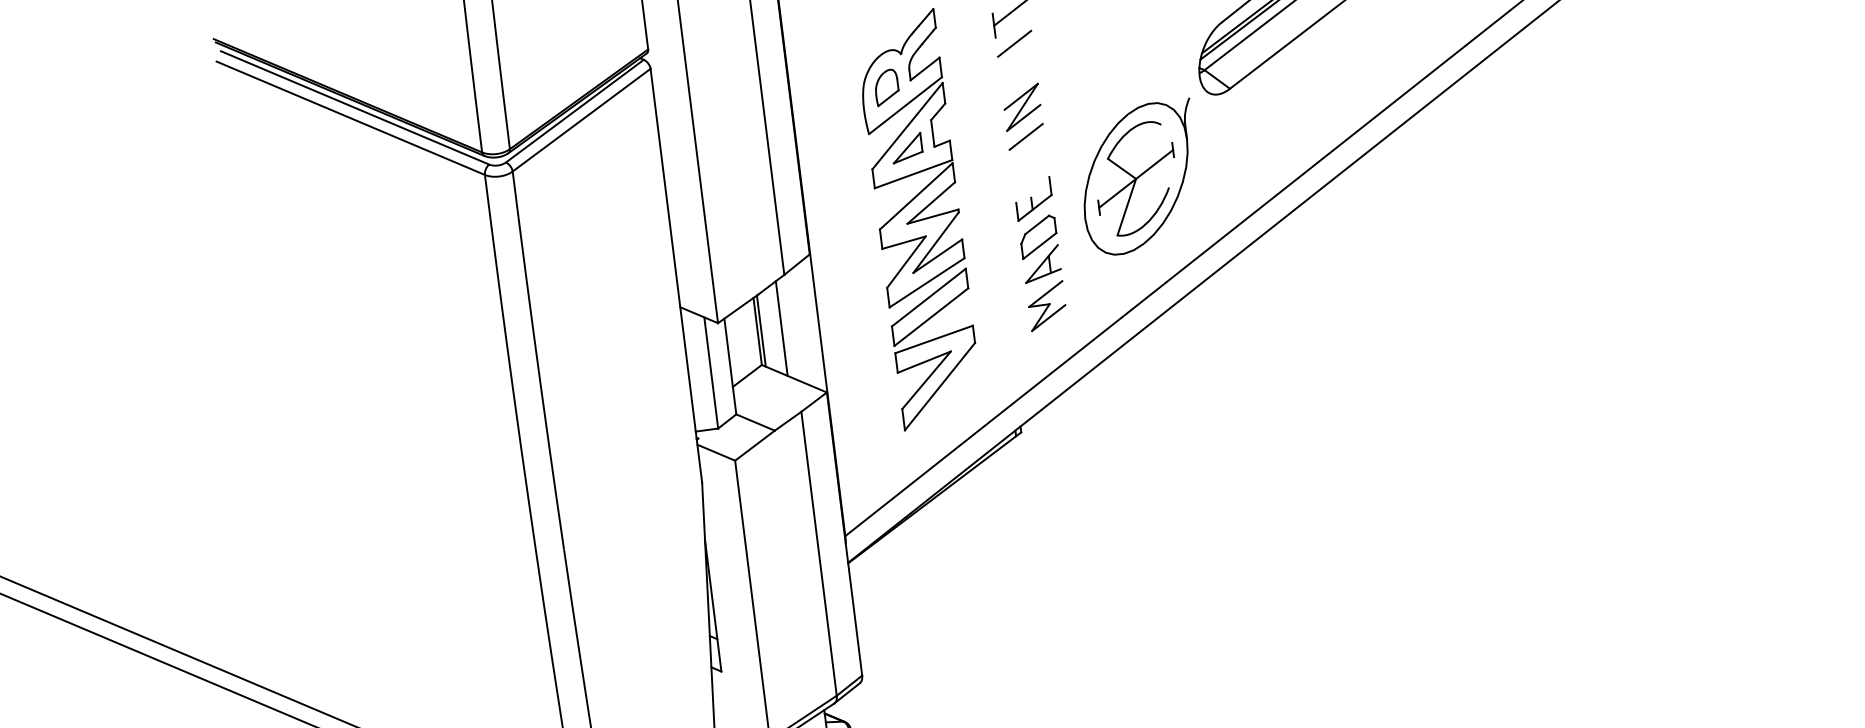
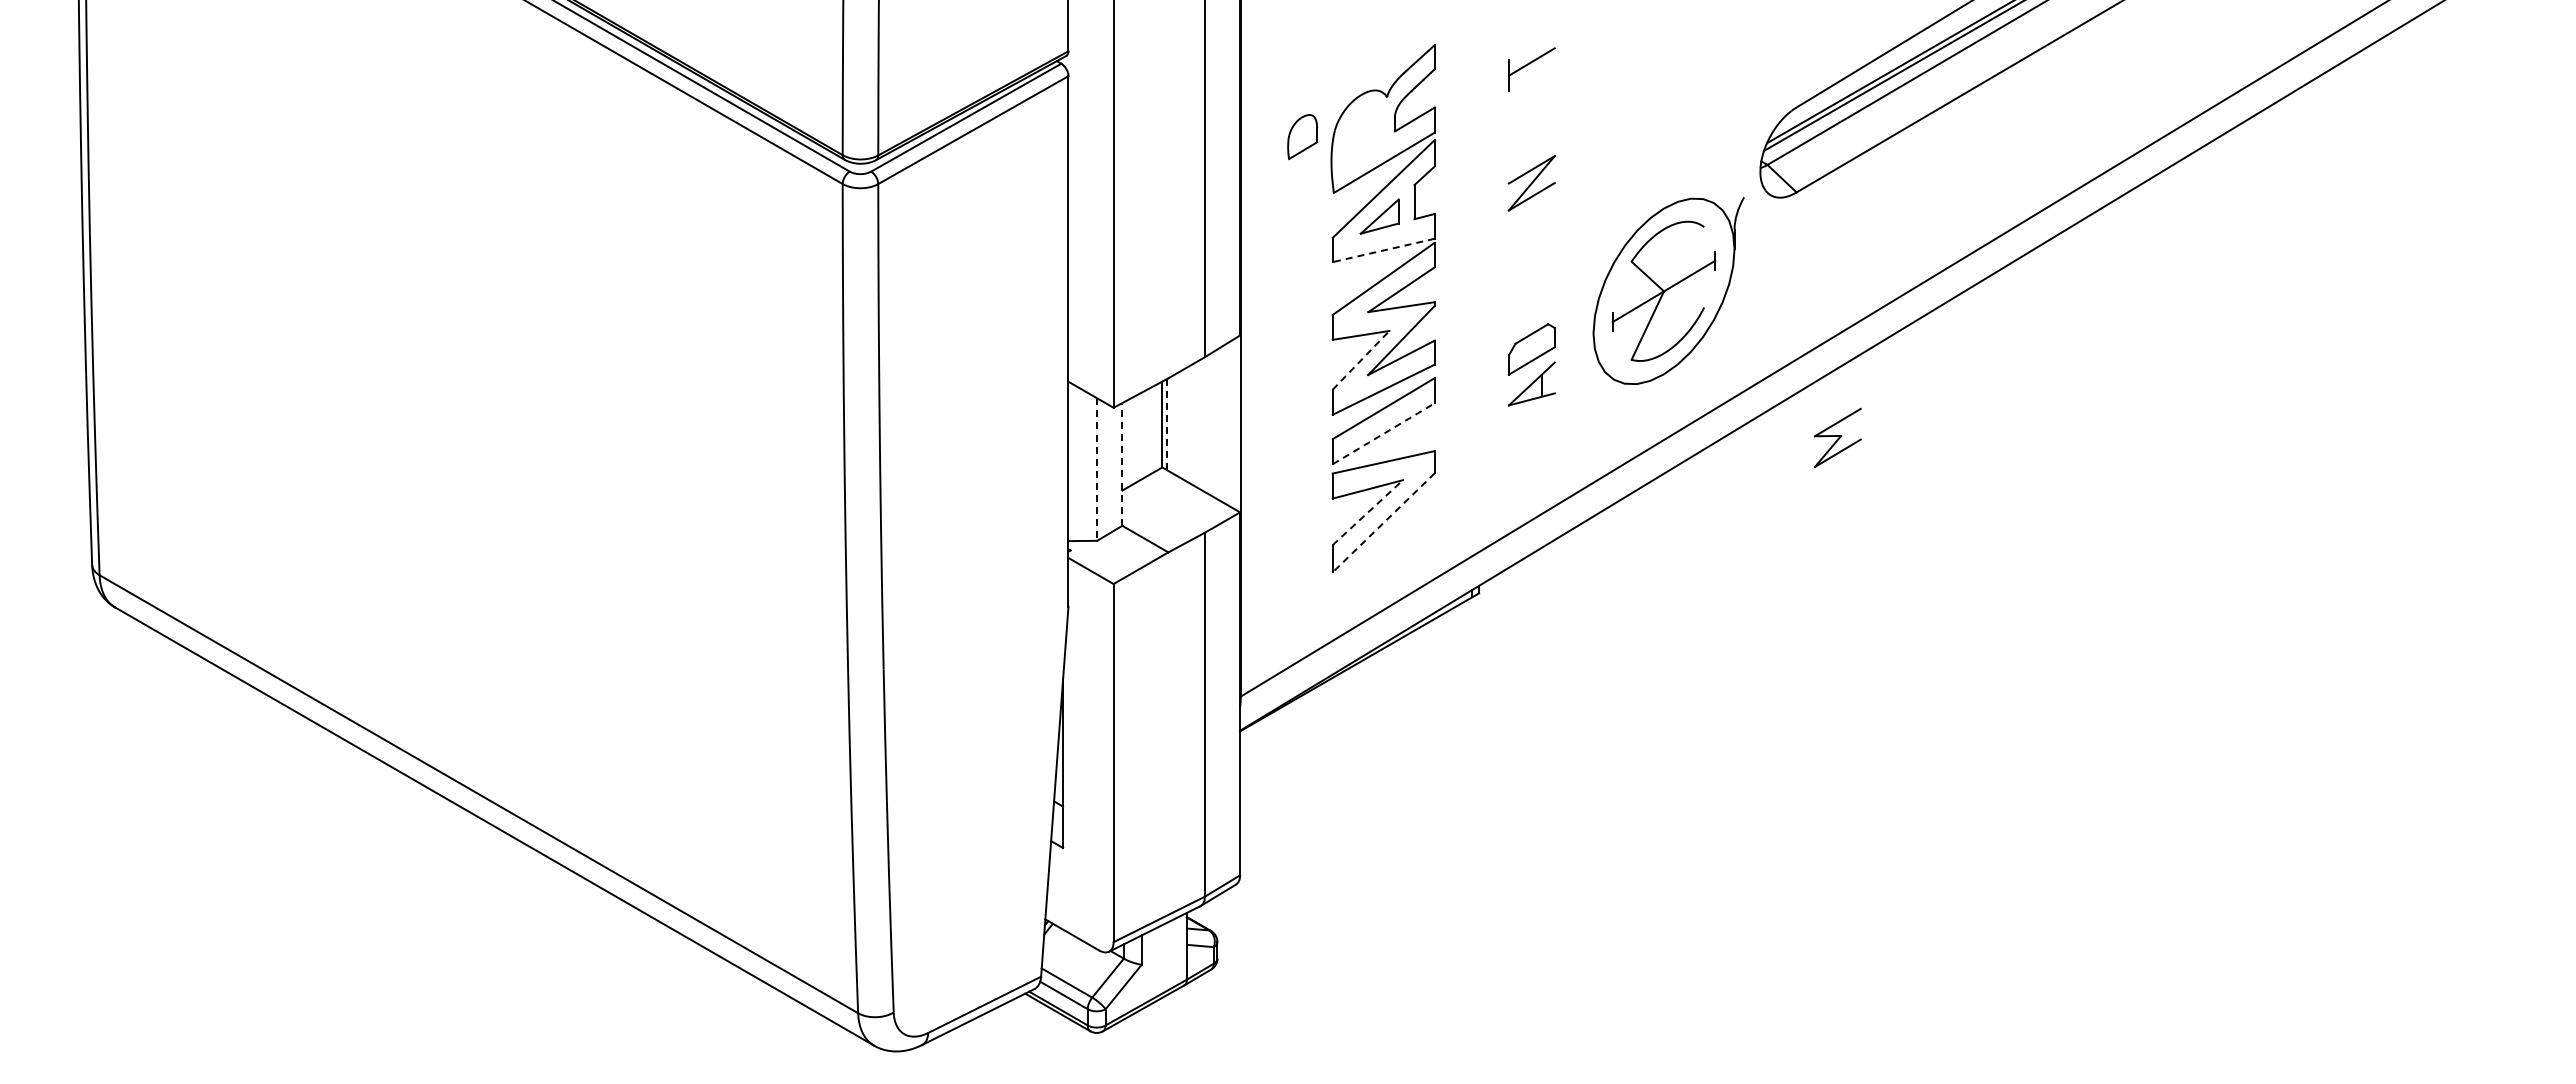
line: (1014, 43) -> (1531, 101), removed
part: (886, 88) -> (1302, 137), moved
line: (1025, 136) -> (1531, 220), removed
line: (913, 174) -> (1383, 250), solid -> dashed
part: (1033, 198) -> (1531, 300), removed
line: (906, 262) -> (1361, 360), solid -> dashed
part: (1046, 305) -> (1837, 437), moved
line: (931, 317) -> (1383, 433), solid -> dashed
line: (781, 328) -> (1193, 424), removed
line: (761, 330) -> (1167, 424), solid -> dashed
line: (730, 365) -> (1122, 463), solid -> dashed
line: (711, 373) -> (1097, 470), solid -> dashed
line: (926, 380) -> (1367, 512), solid -> dashed
line: (939, 387) -> (1383, 523), solid -> dashed

